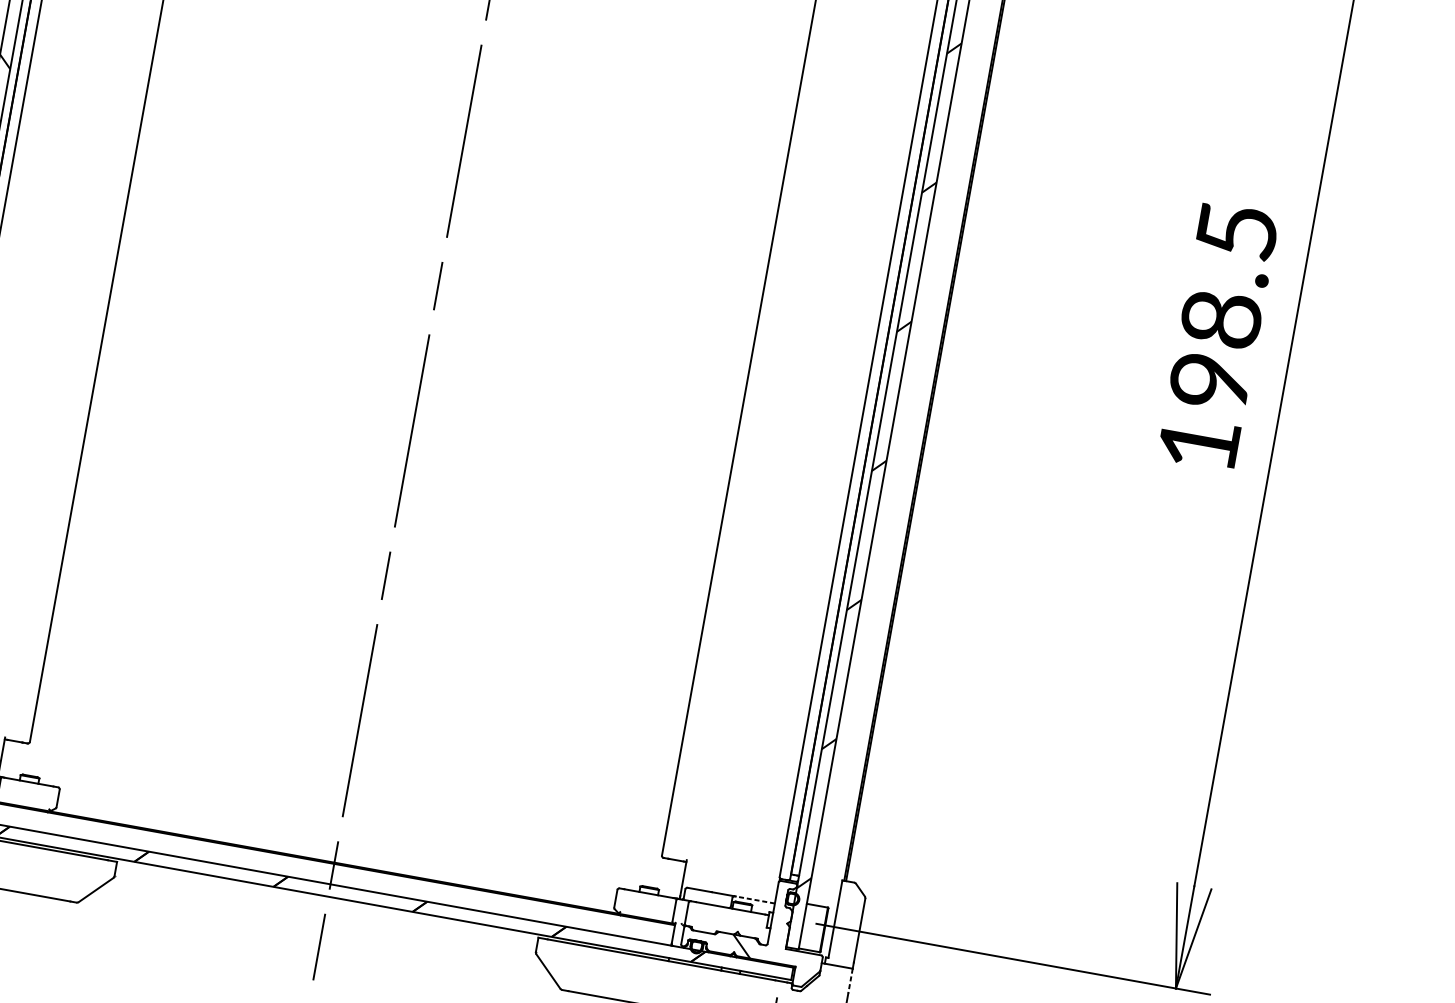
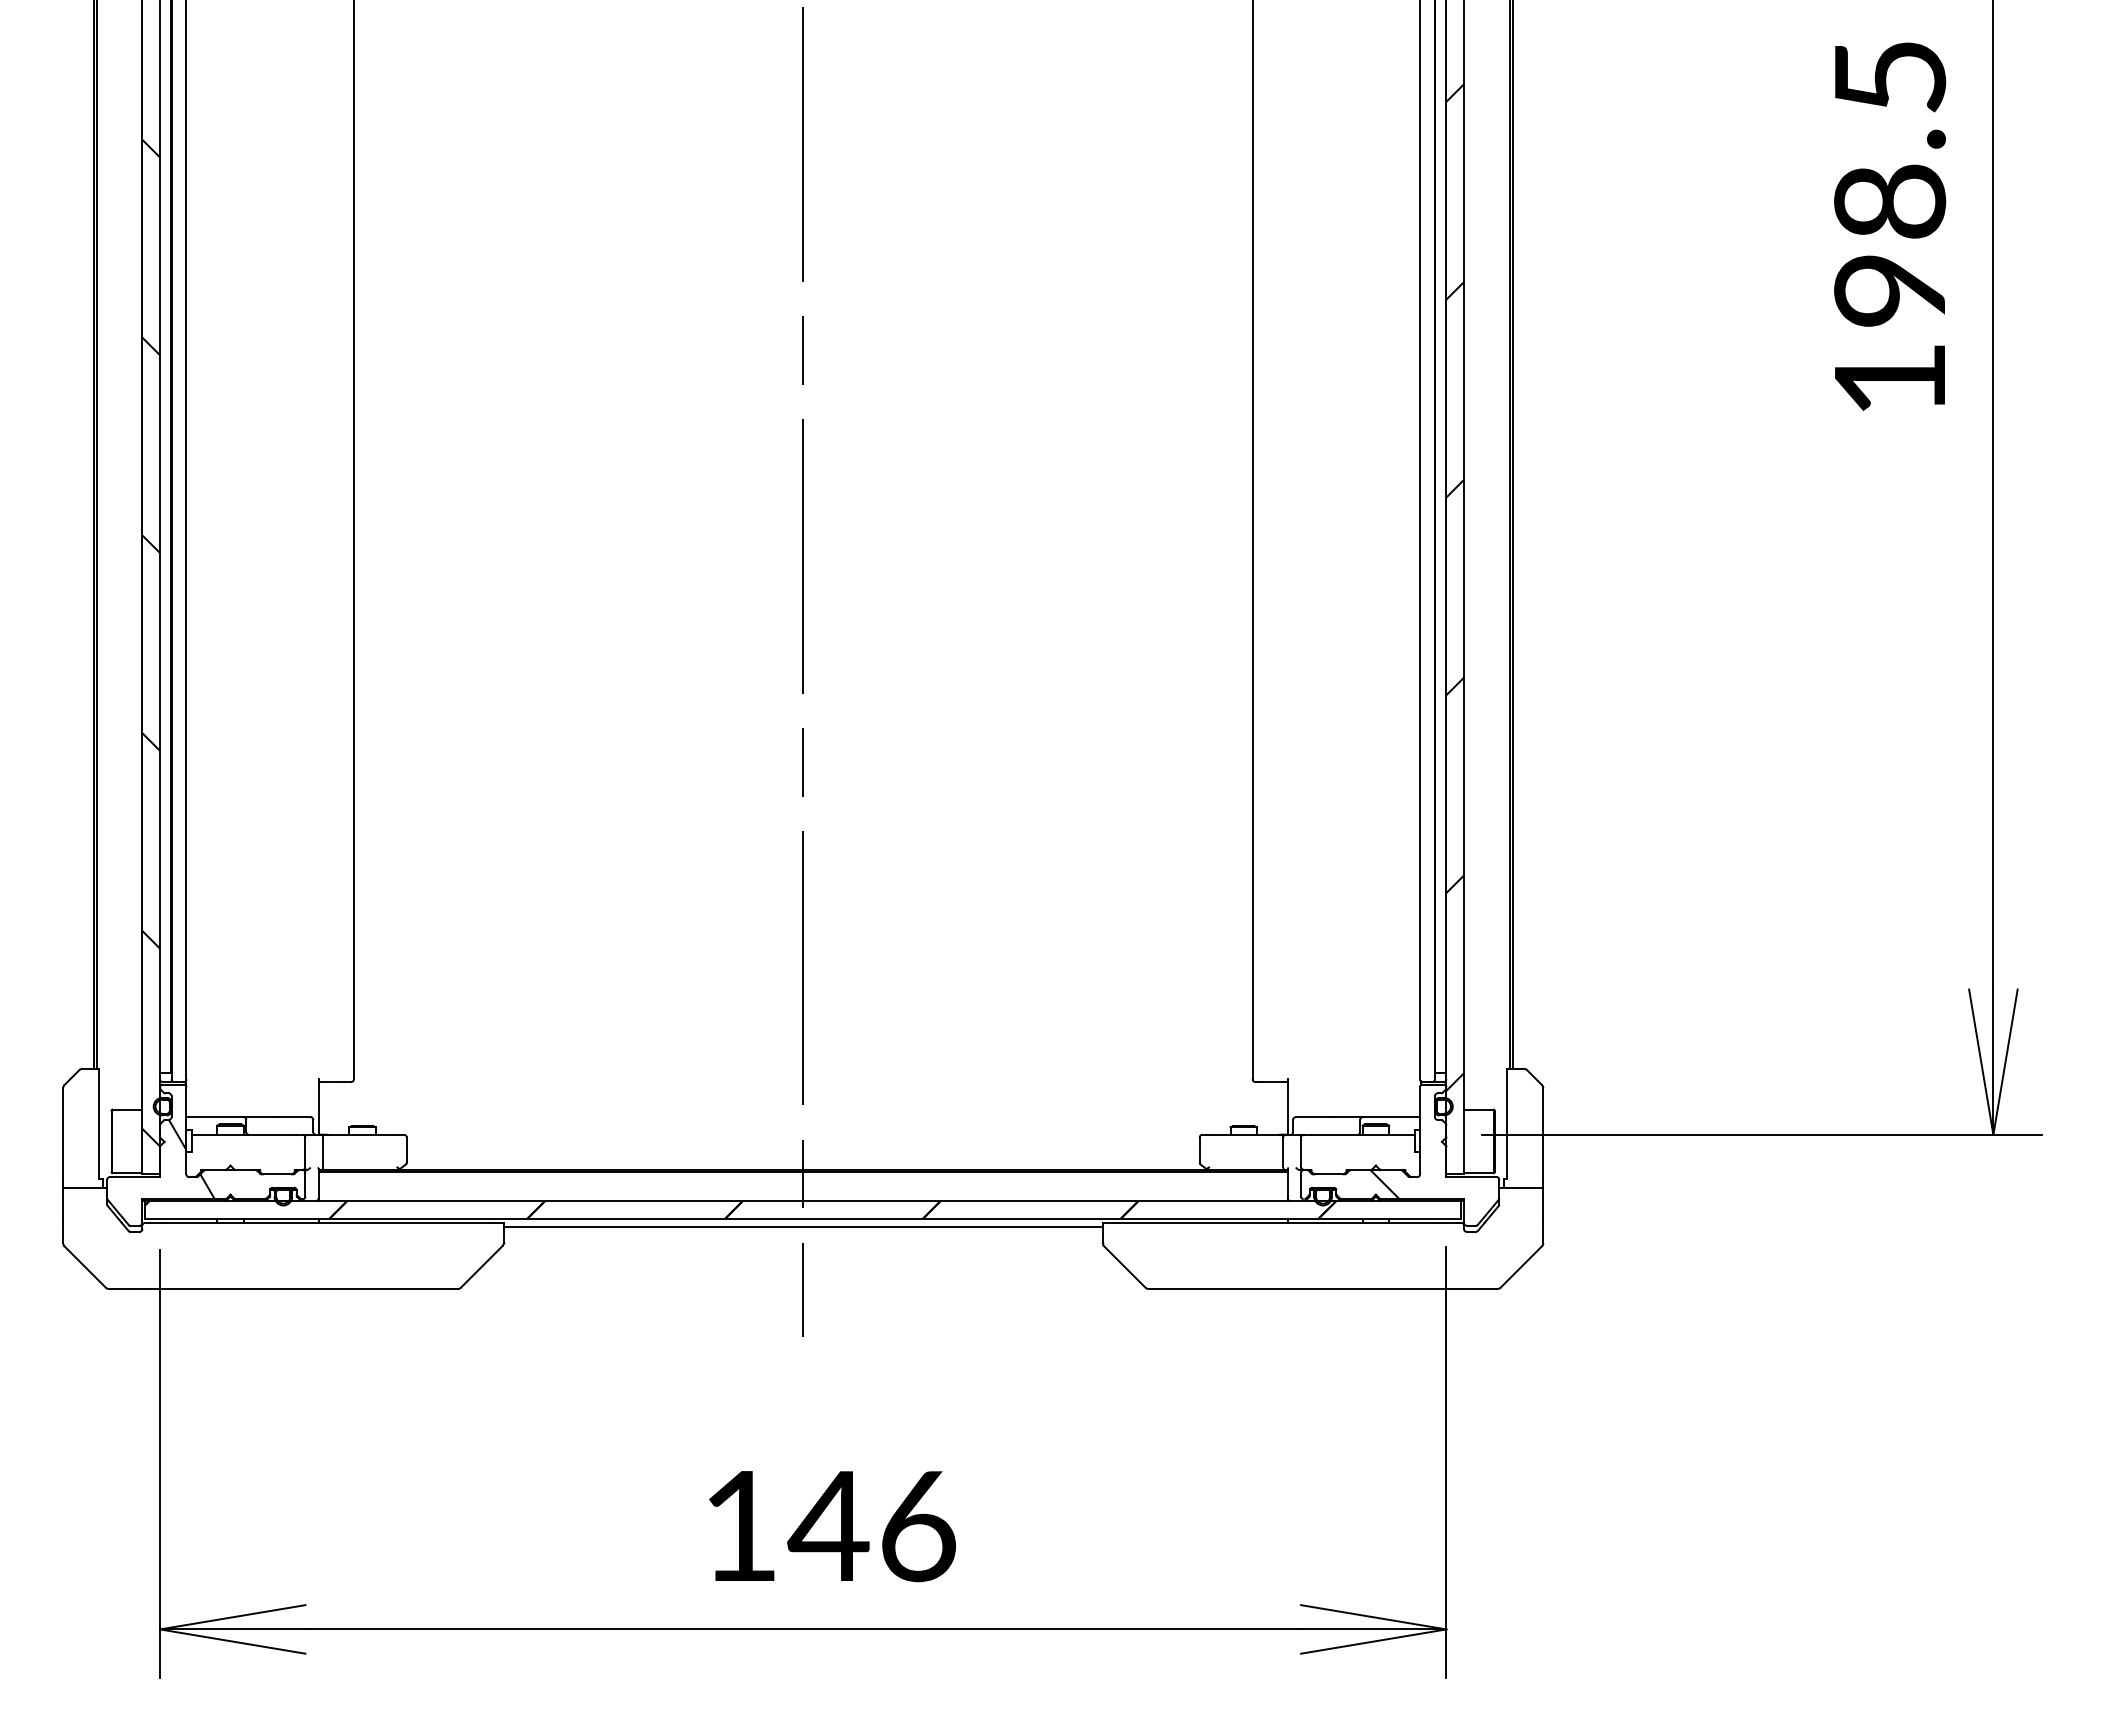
line: (755, 900) -> (1392, 1117), dashed -> solid
line: (326, 902) -> (802, 1227), added
line: (850, 981) -> (1543, 1205), dashed -> solid

